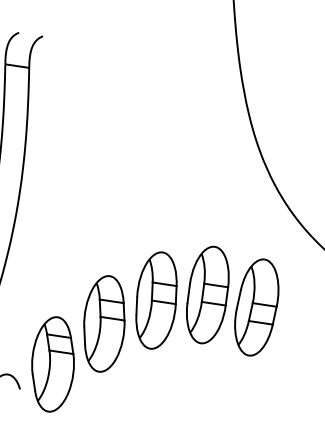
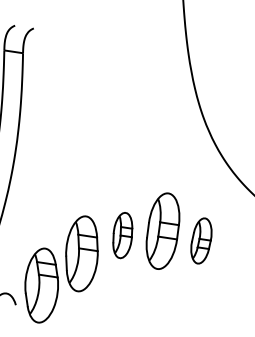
part: (156, 300) -> (122, 235), size x0.6
part: (256, 307) -> (201, 240), size x0.6

